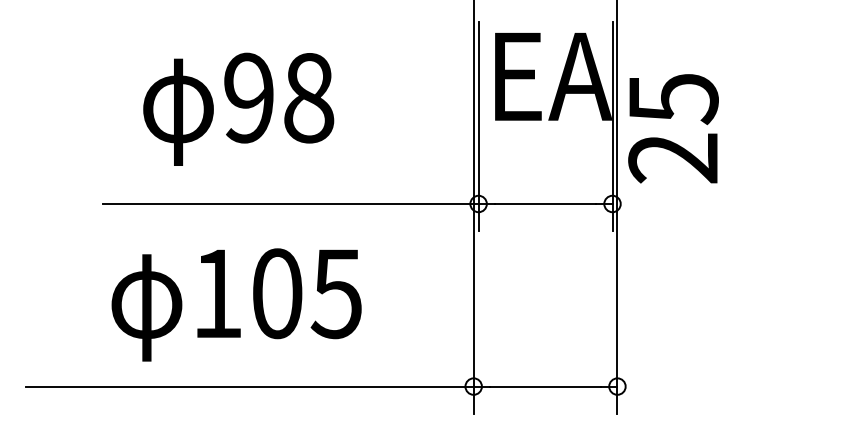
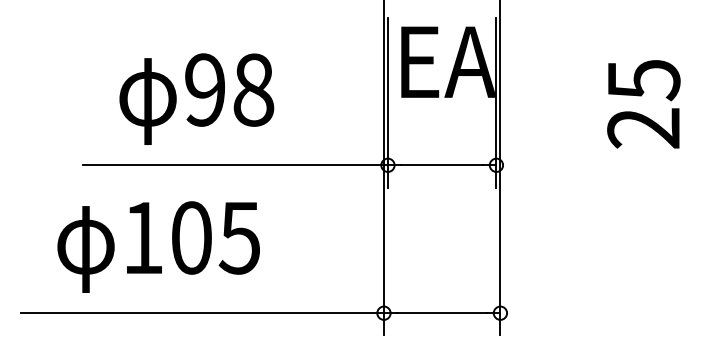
text: (238, 108) -> (196, 98), moved
text: (673, 128) -> (643, 104), moved
text: (236, 304) -> (158, 246), moved

